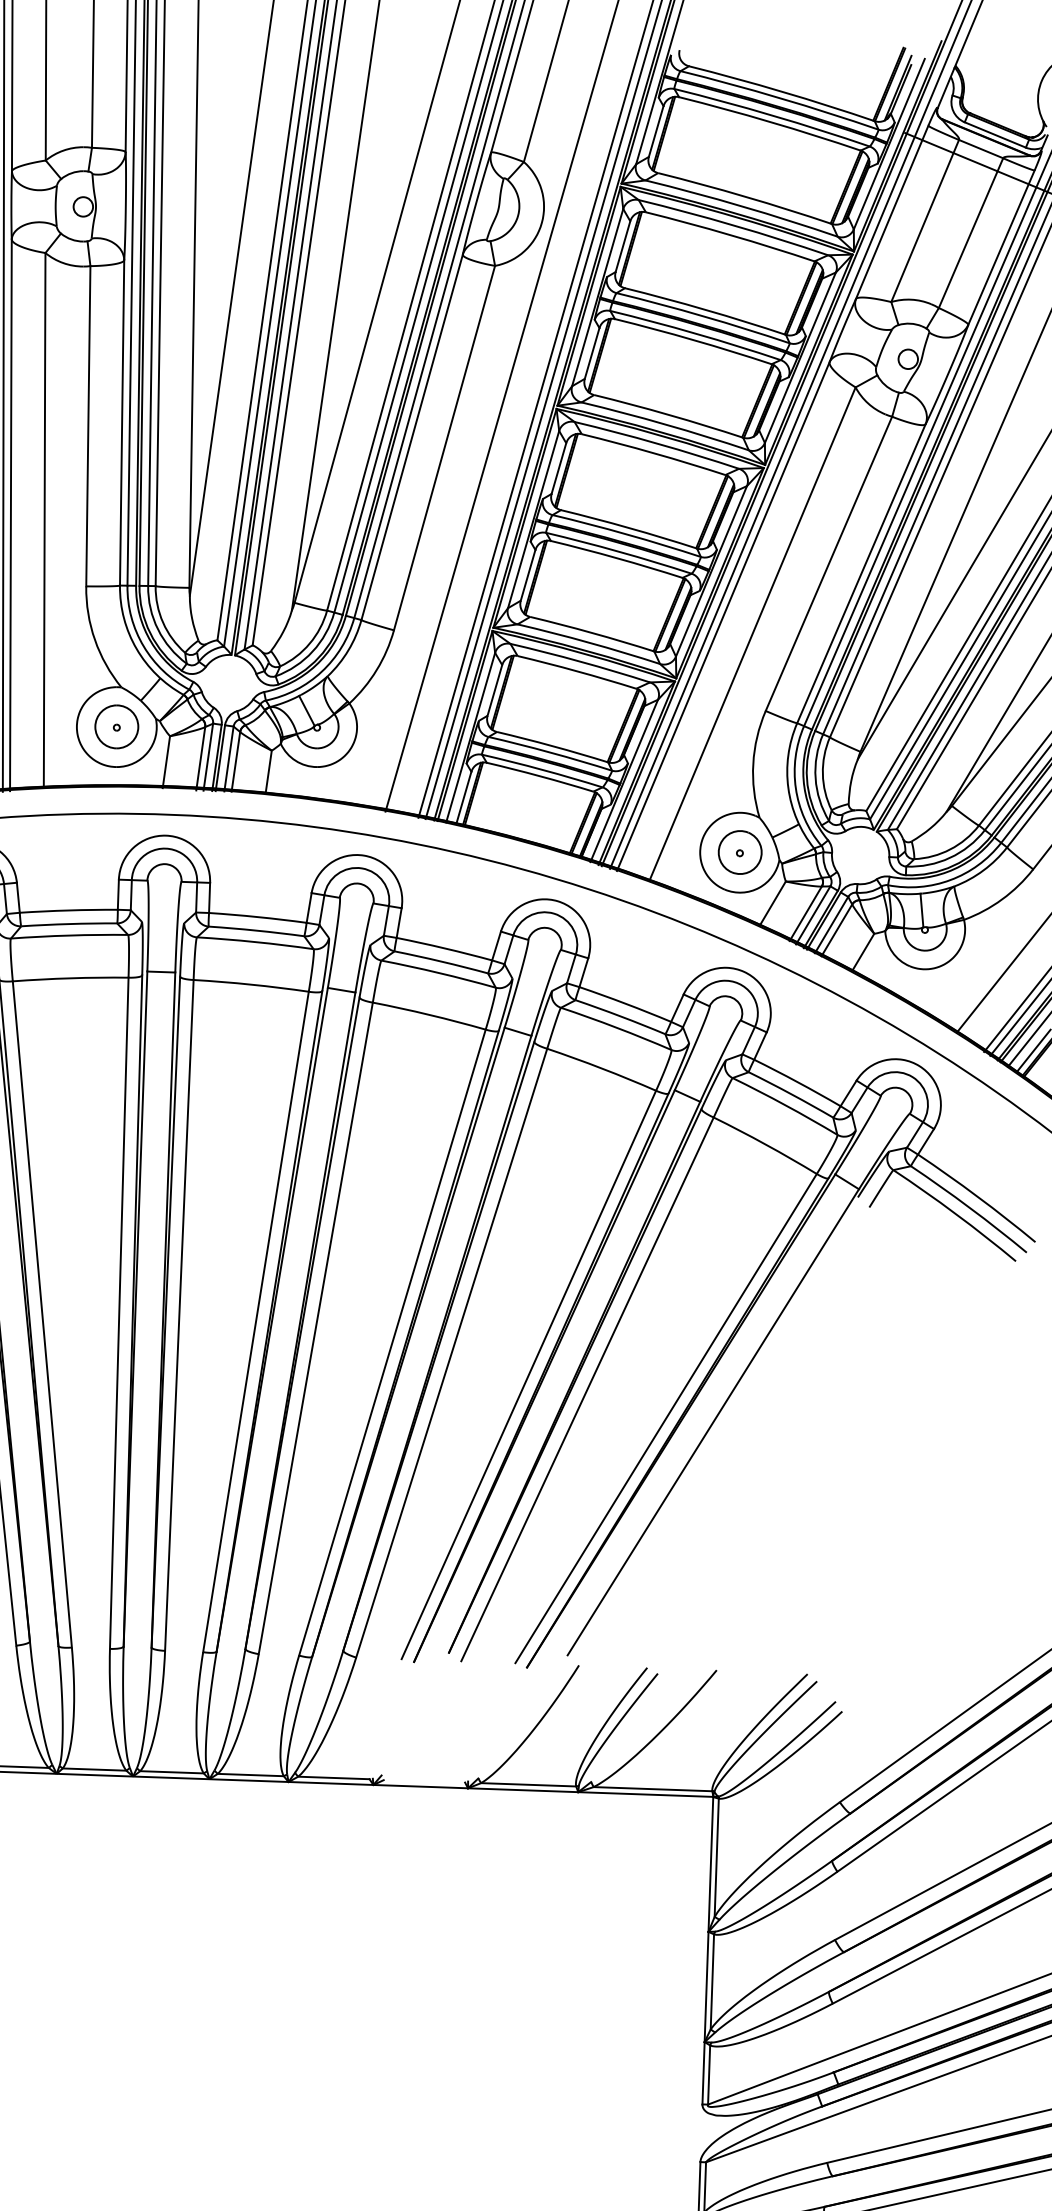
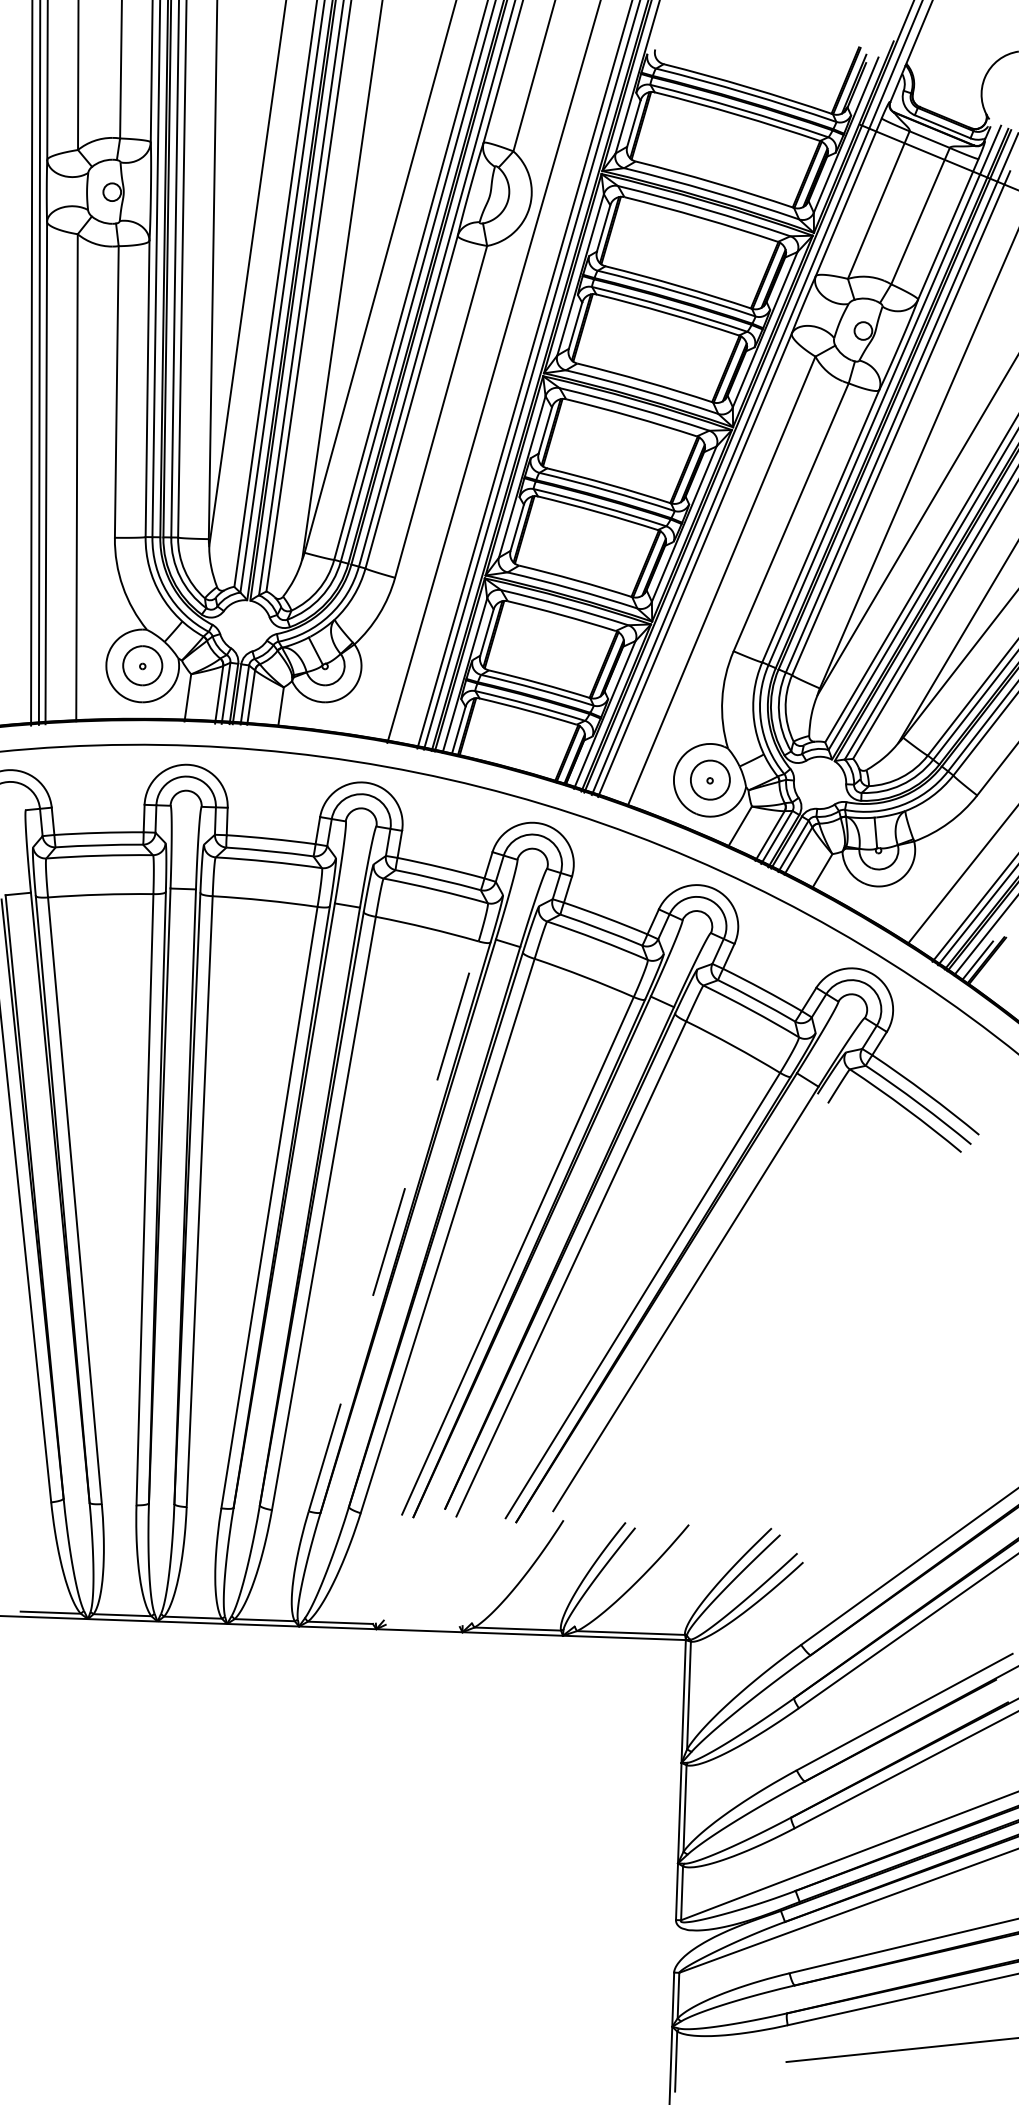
line: (392, 1341) -> (393, 1225), solid -> dashed

